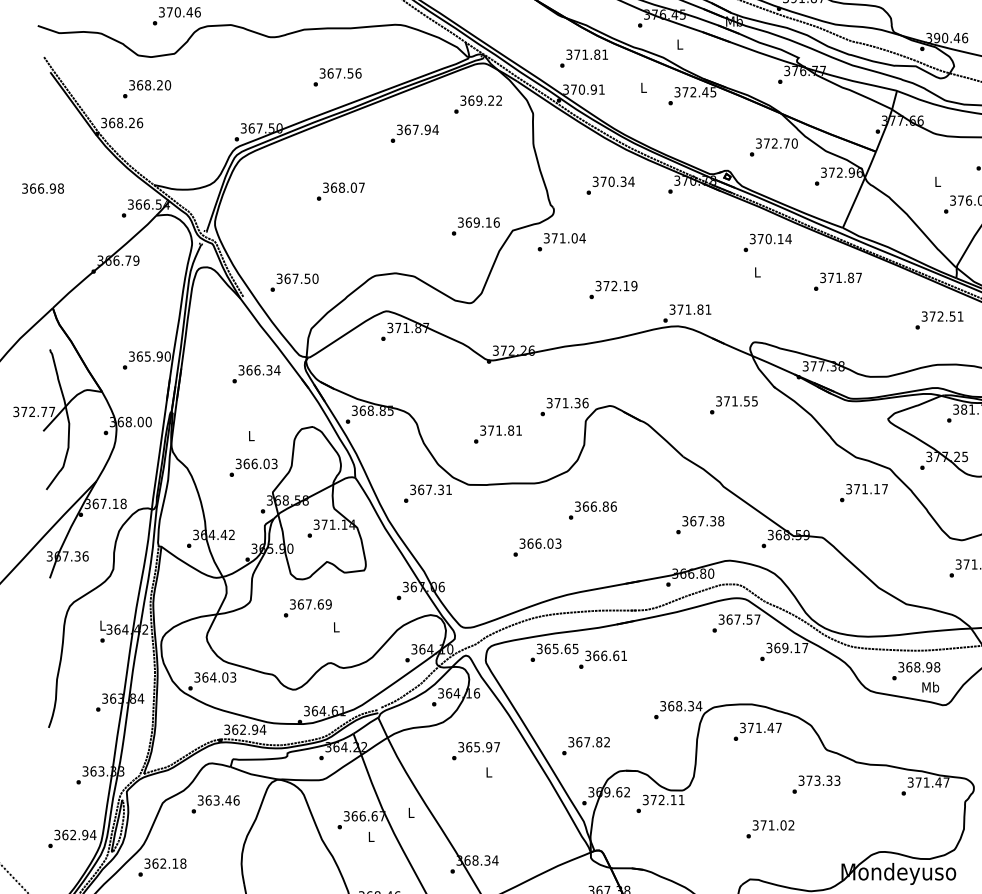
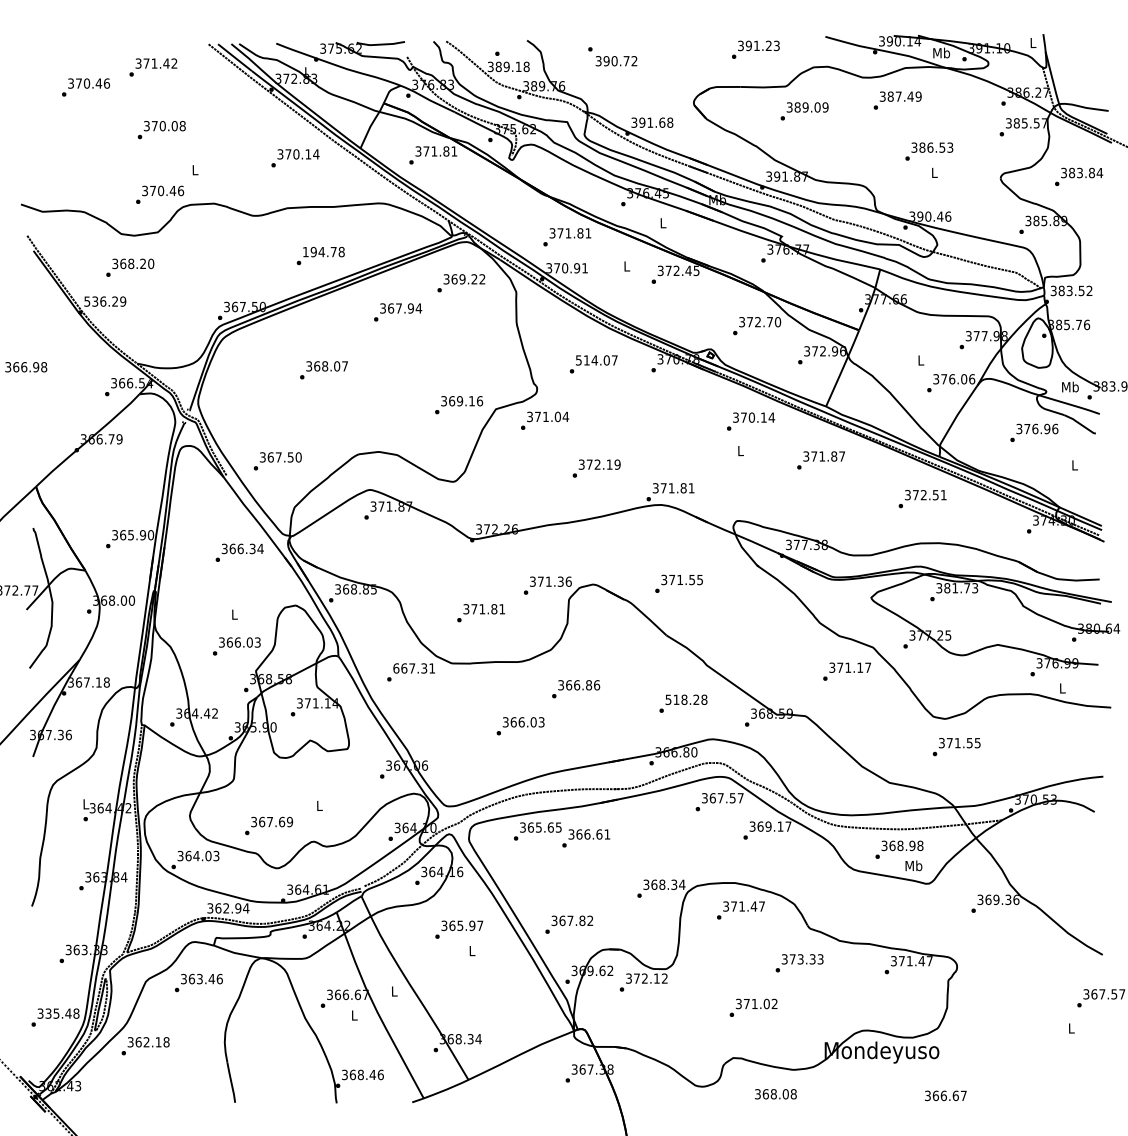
text: (340, 72) -> (323, 251), 367.56 -> 194.78
text: (122, 122) -> (105, 301), 368.26 -> 536.29
text: (613, 181) -> (596, 360), 370.34 -> 514.07
text: (733, 404) -> (678, 583), moved
text: (413, 489) -> (396, 668), 367.31 -> 667.31
text: (699, 520) -> (682, 699), 367.38 -> 518.28
text: (308, 607) -> (269, 825), moved
text: (681, 799) -> (664, 978), 372.11 -> 372.12
text: (79, 834) -> (62, 1013), 362.94 -> 335.48

